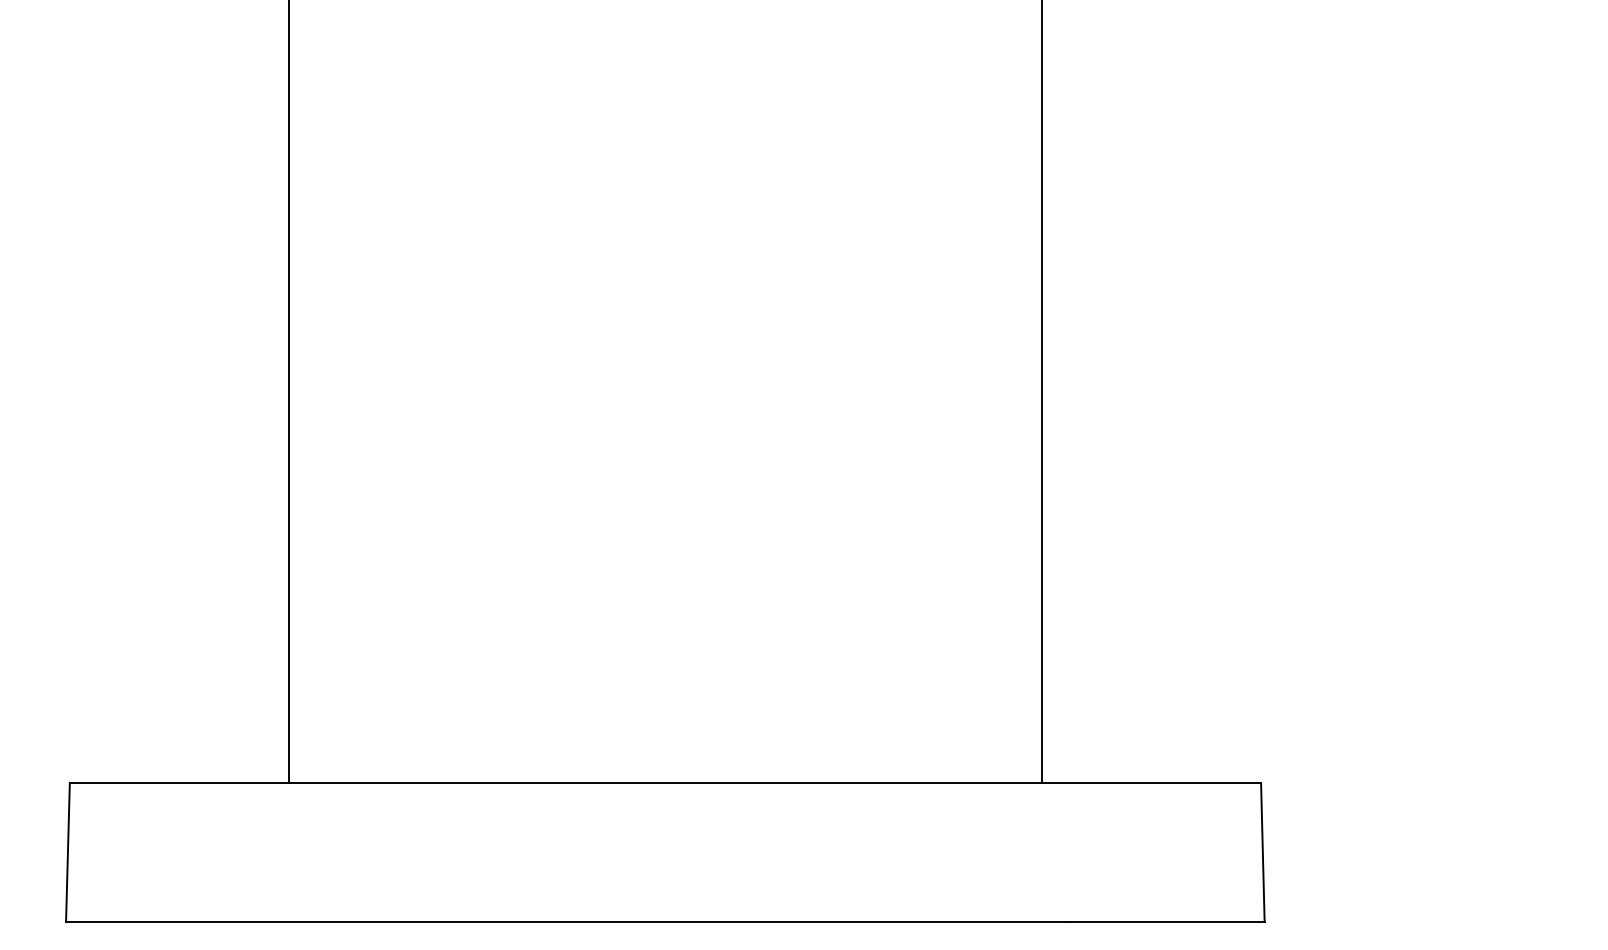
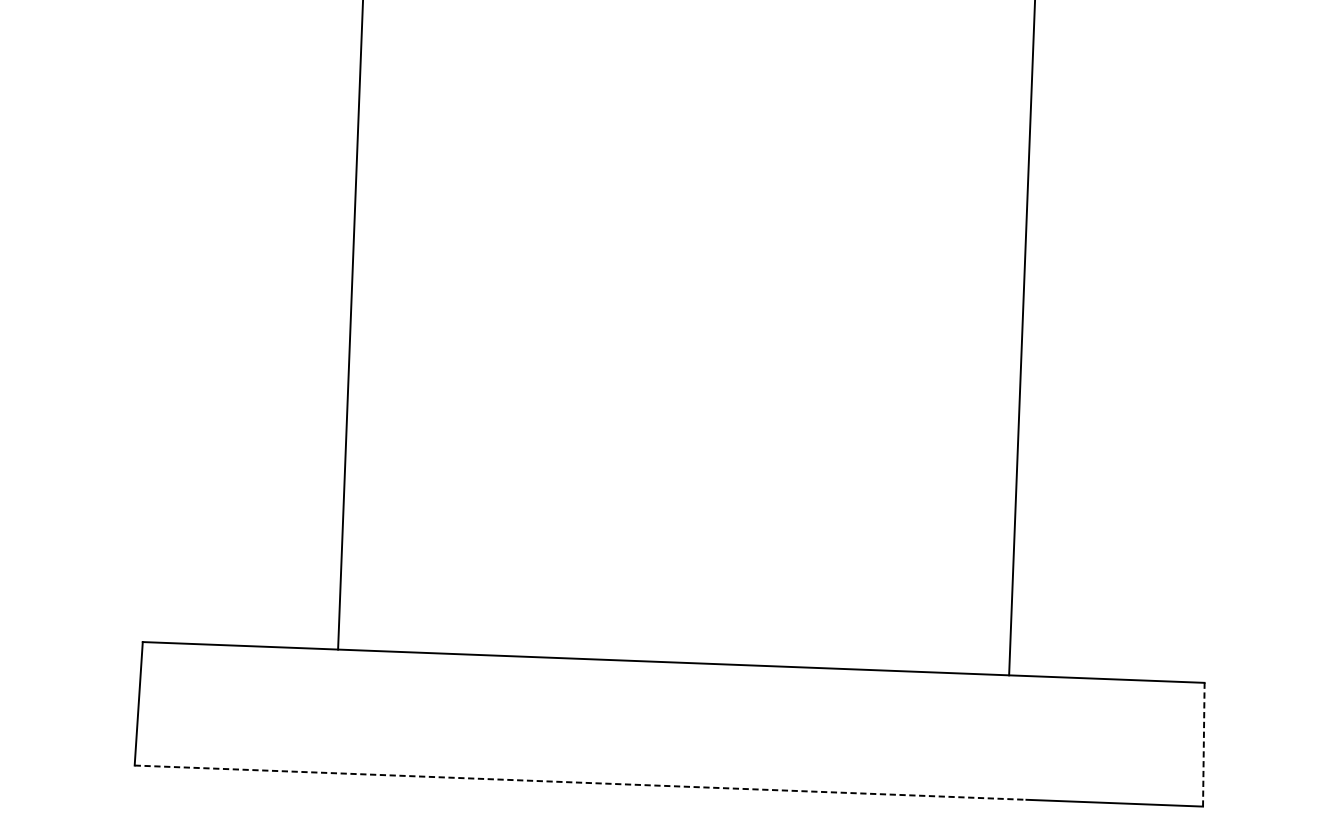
line: (1262, 852) -> (1203, 744), solid -> dashed
line: (566, 922) -> (580, 783), solid -> dashed

